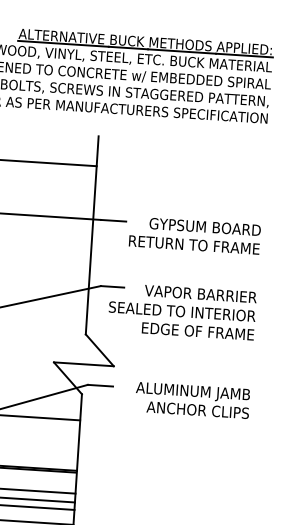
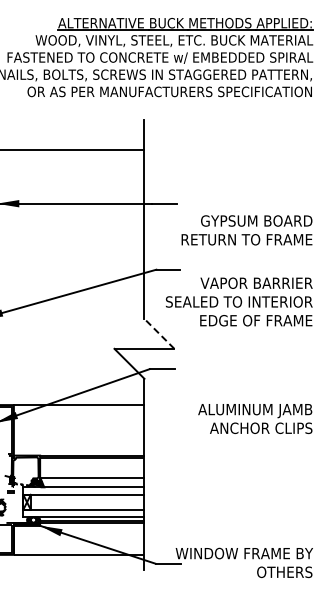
text: (194, 235) -> (246, 230), moved
text: (182, 311) -> (239, 301), moved
line: (99, 349) -> (159, 333), solid -> dashed
text: (192, 400) -> (255, 418), moved

